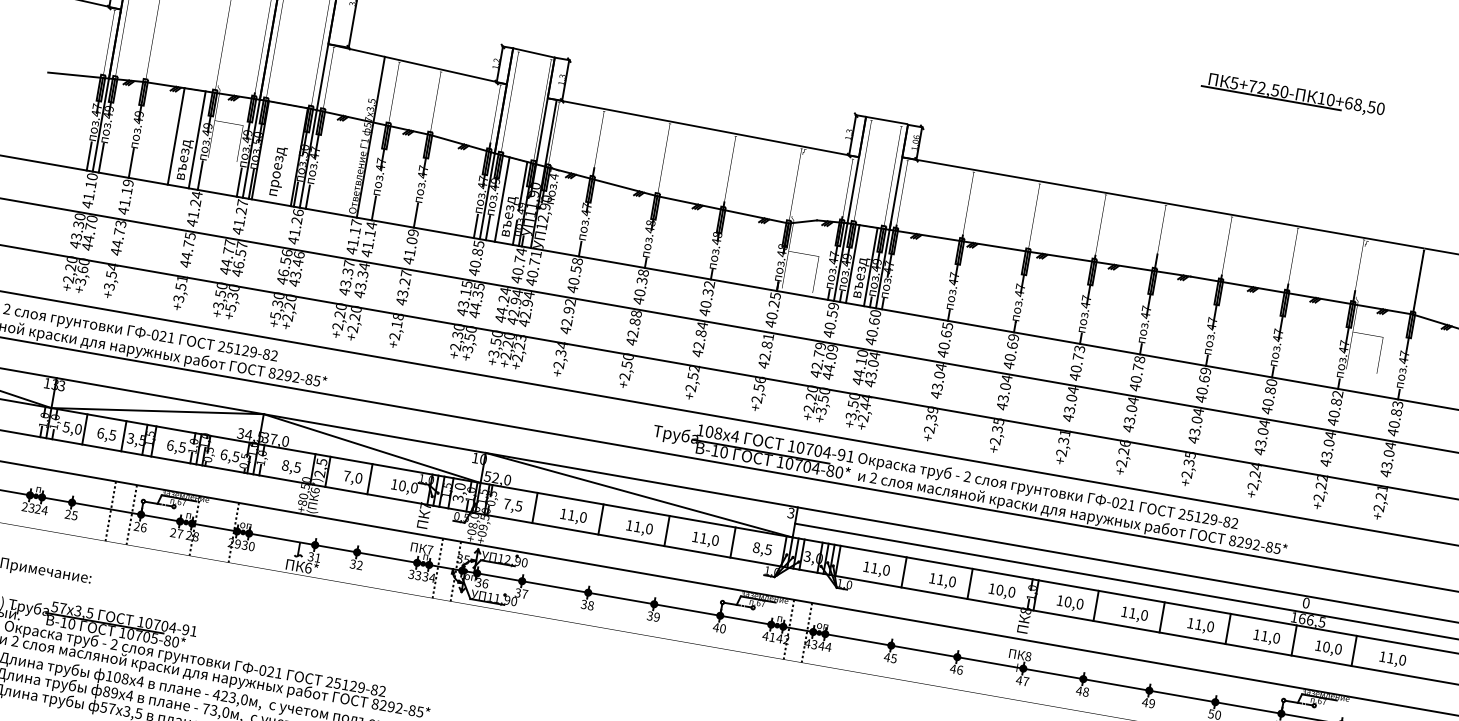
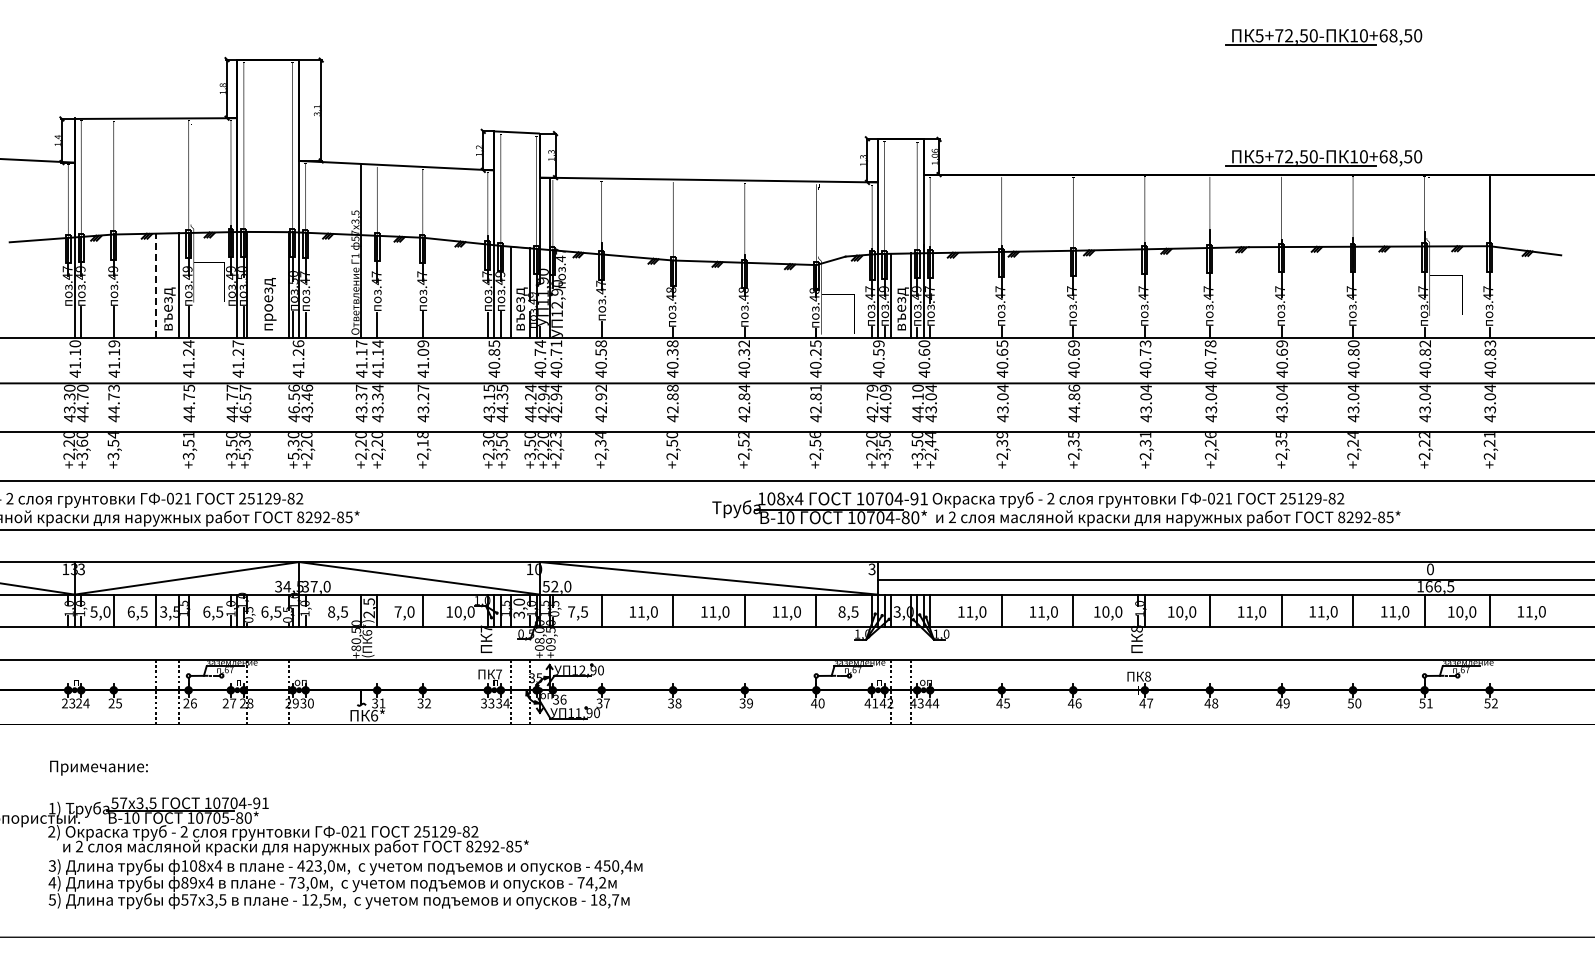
line: (176, 136) -> (156, 285), solid -> dashed
line: (89, 156) -> (68, 322), removed
line: (238, 182) -> (230, 322), removed
part: (1273, 206) -> (1323, 158), added
text: (1005, 388) -> (1074, 398), 43.04 -> 44.86

